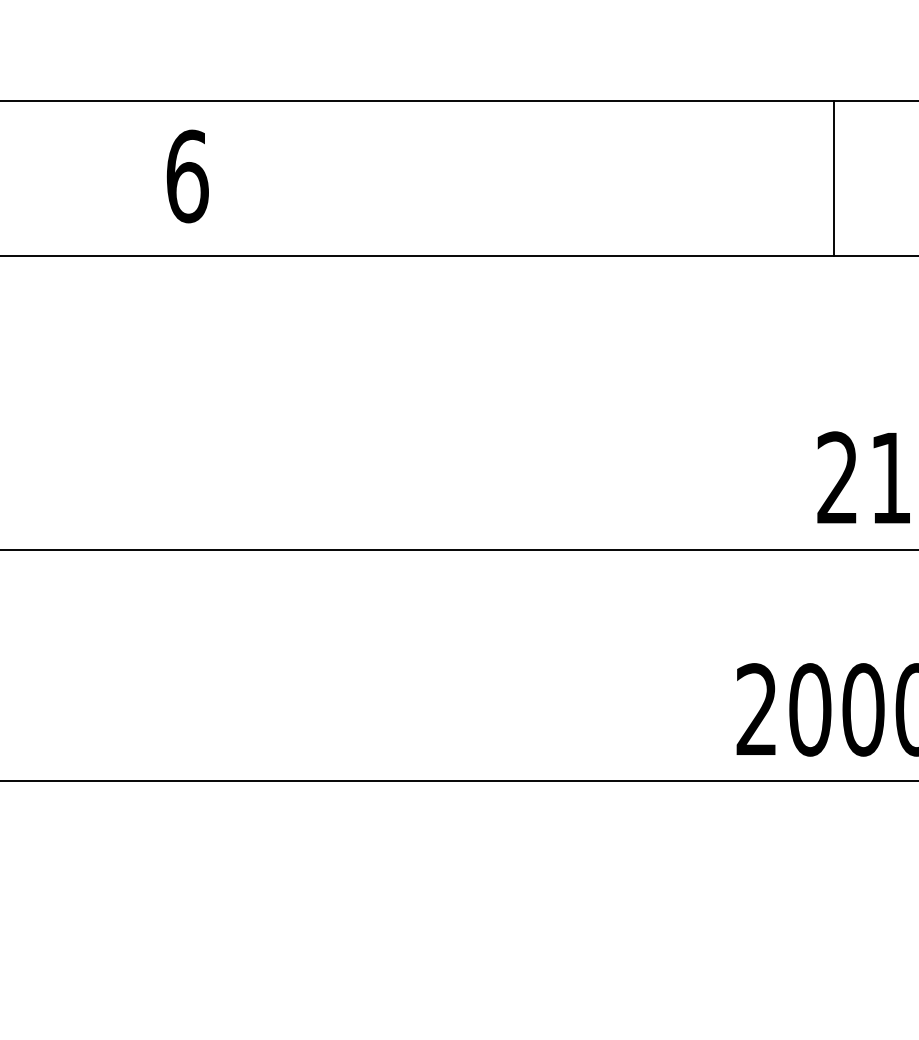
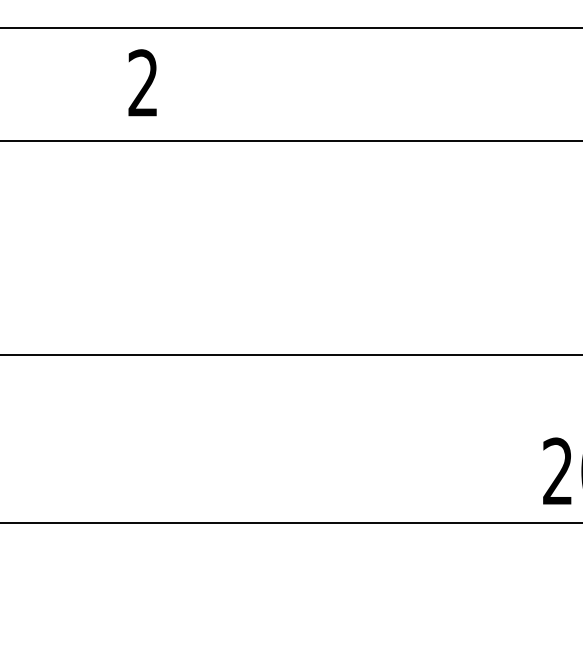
text: (187, 176) -> (143, 83), 6 -> 2

